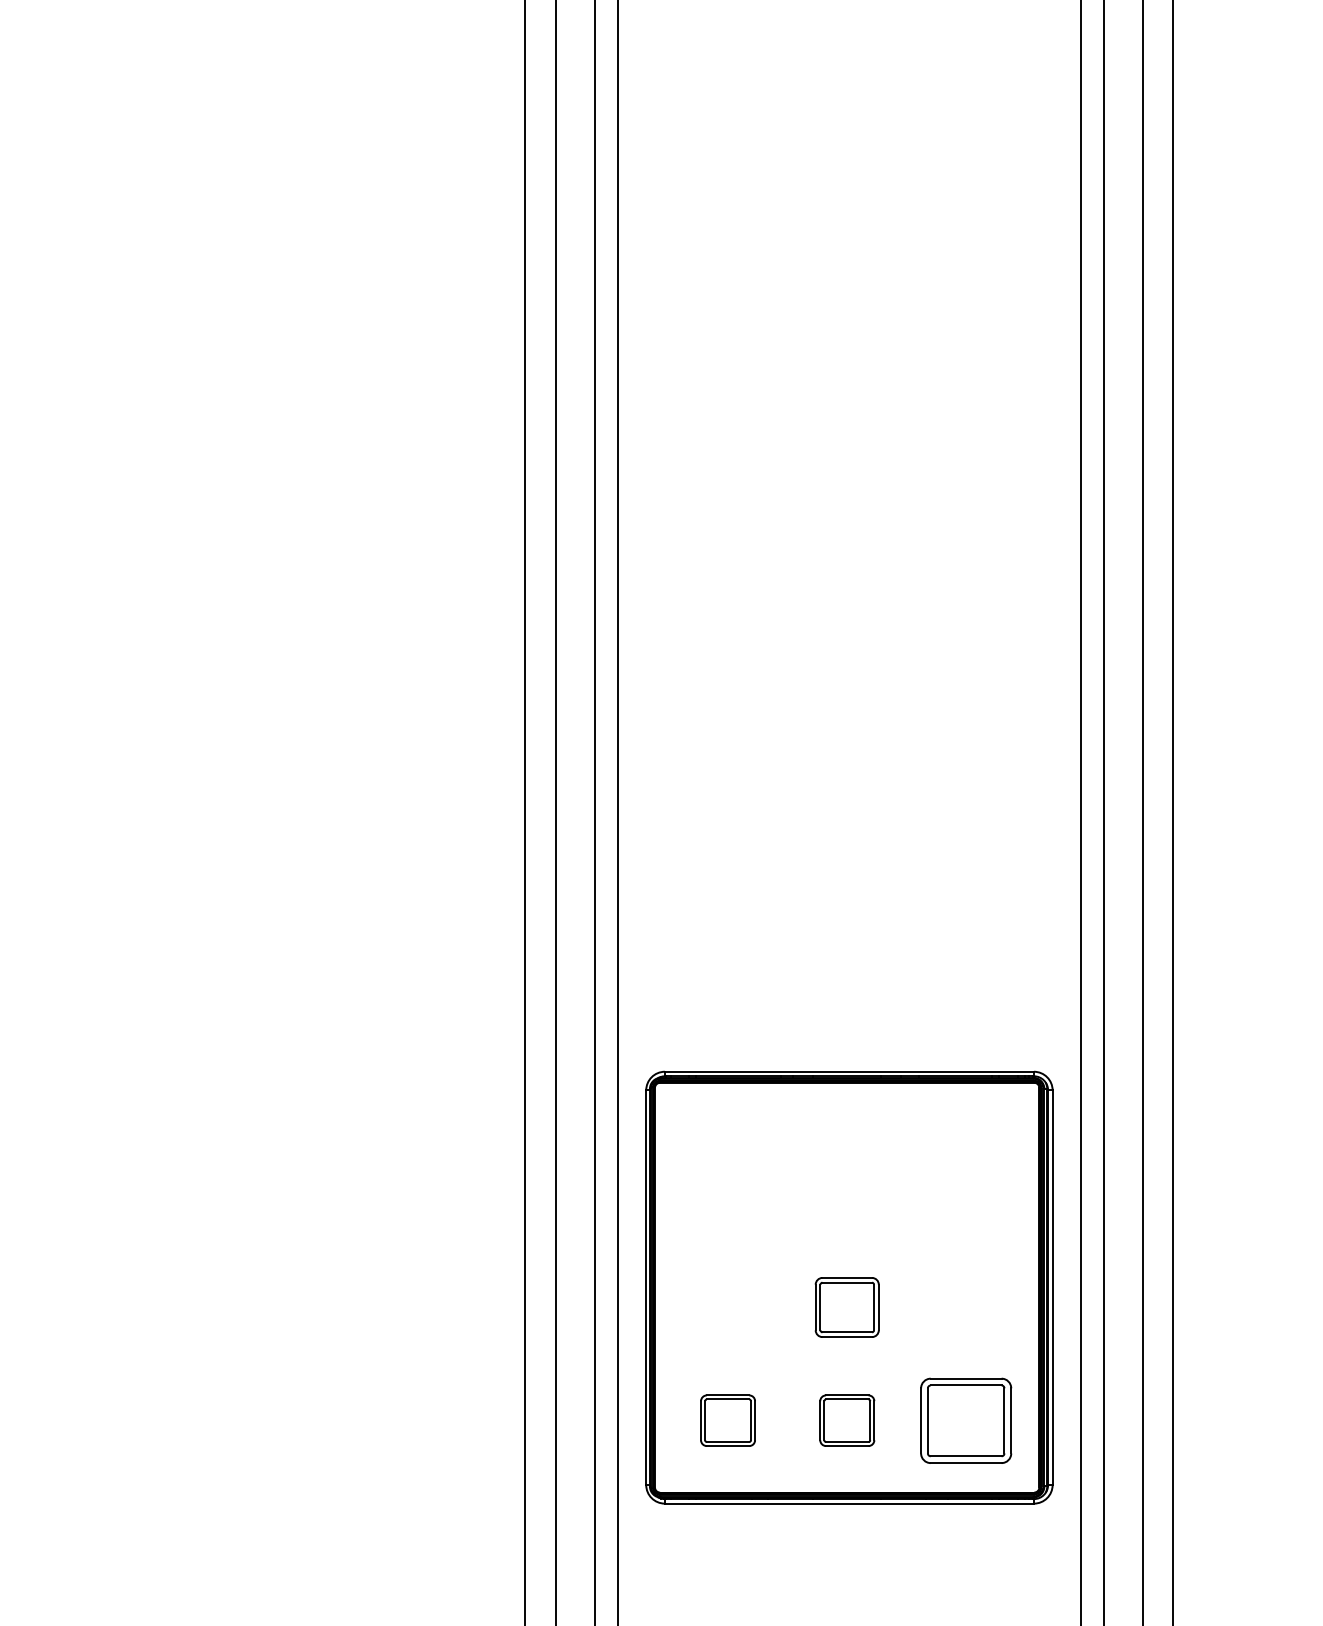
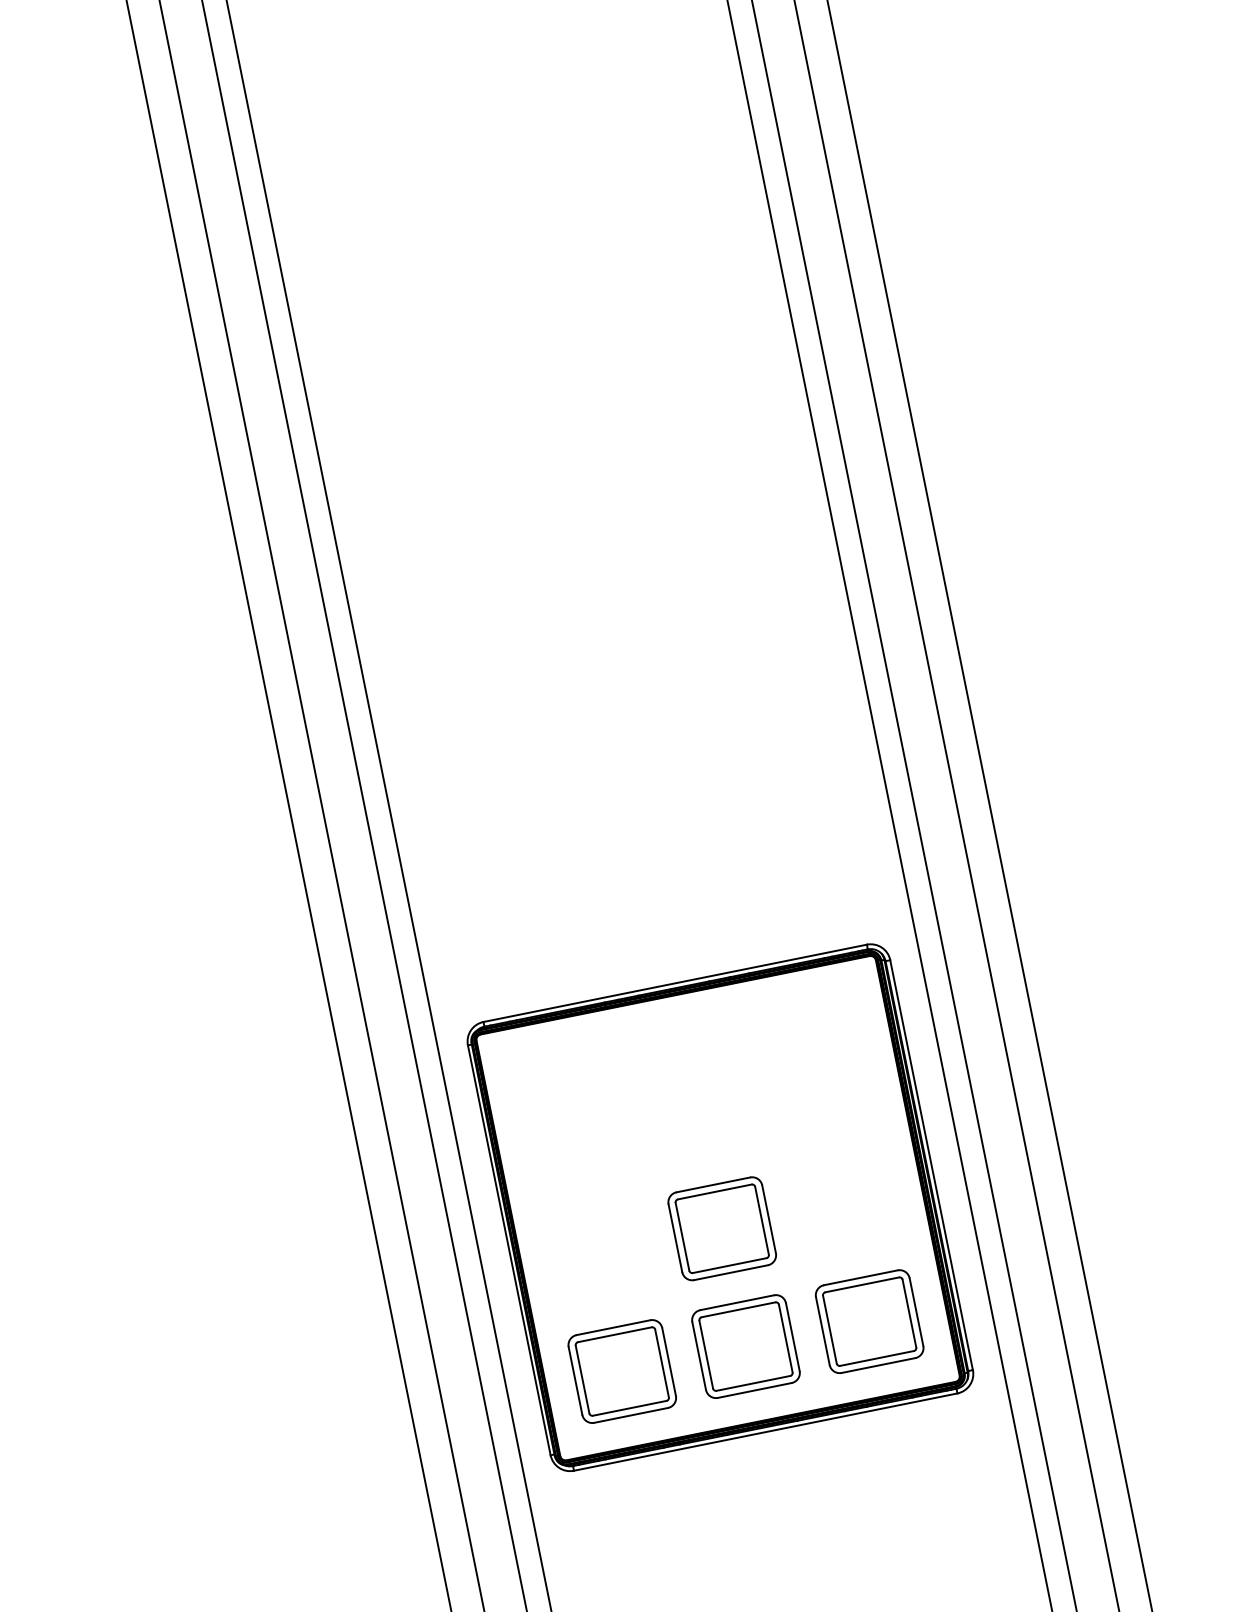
part: (847, 1307) -> (722, 1228), size x1.43
part: (727, 1420) -> (621, 1371), size x1.67
part: (847, 1420) -> (746, 1346), size x1.67

